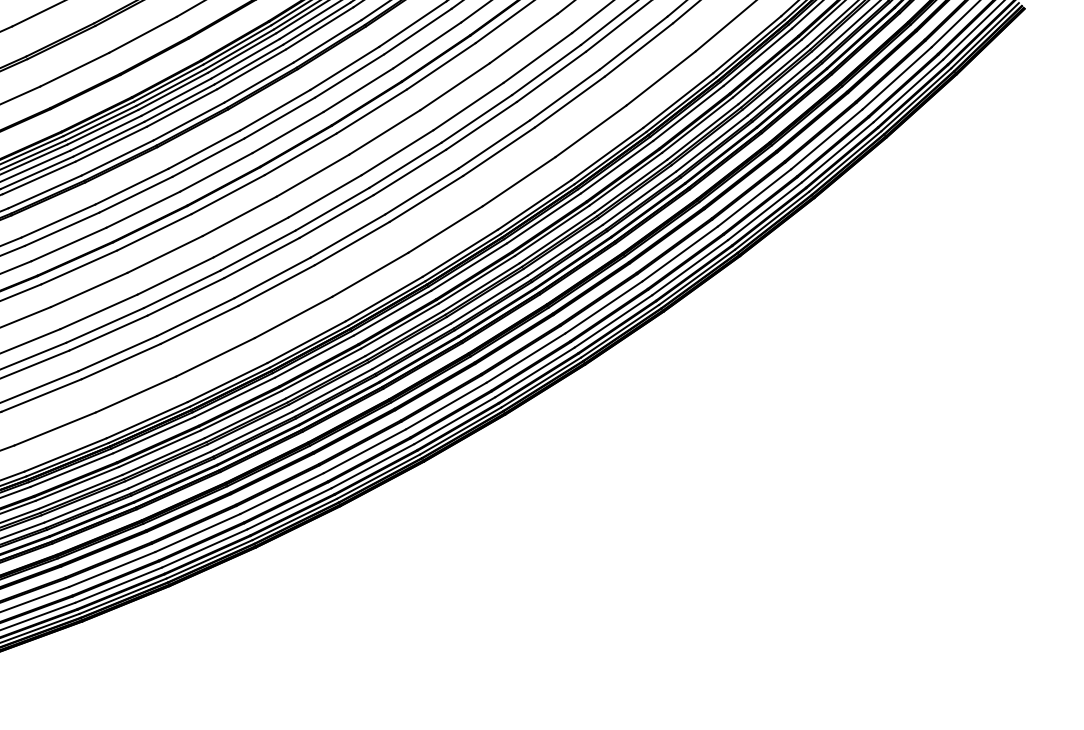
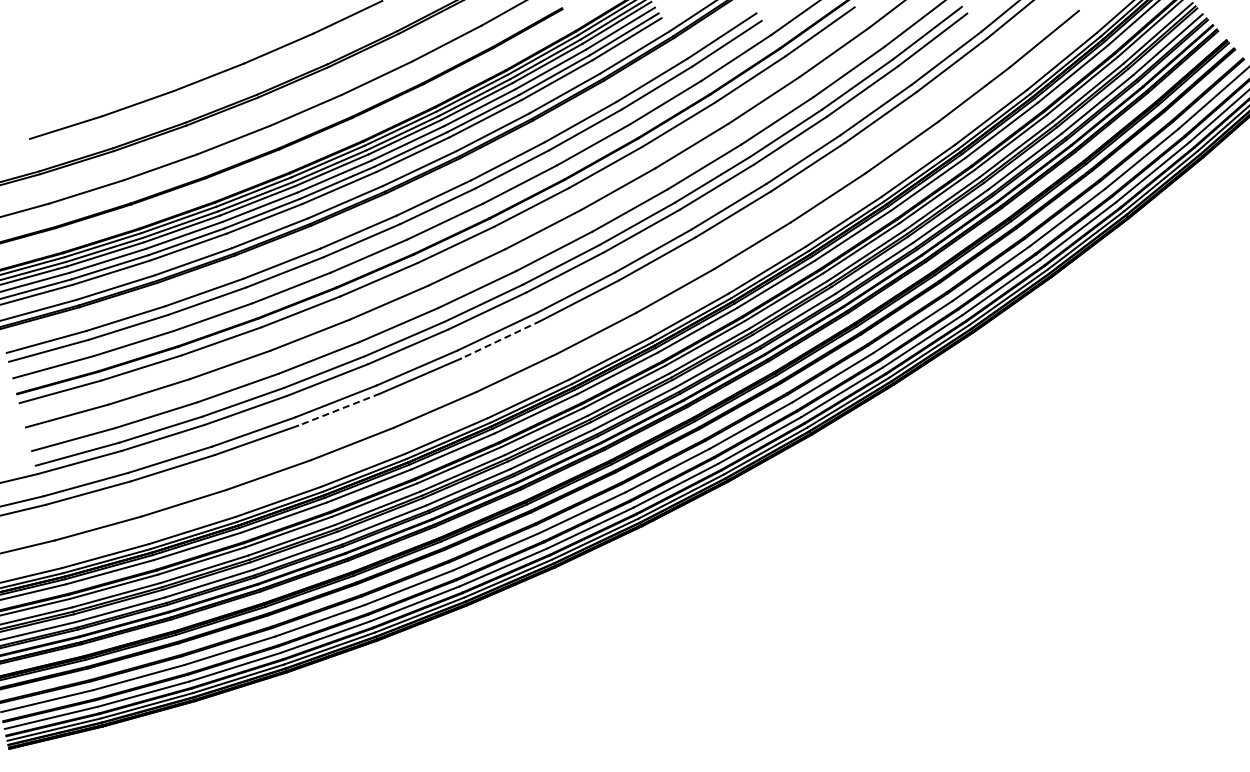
line: (276, 285) -> (500, 339), solid -> dashed
line: (120, 361) -> (338, 409), solid -> dashed

